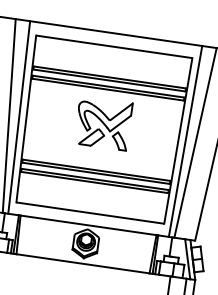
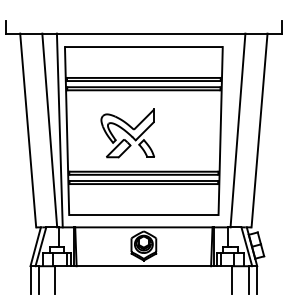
part: (102, 123) -> (127, 133), moved
line: (185, 141) -> (227, 130), removed

